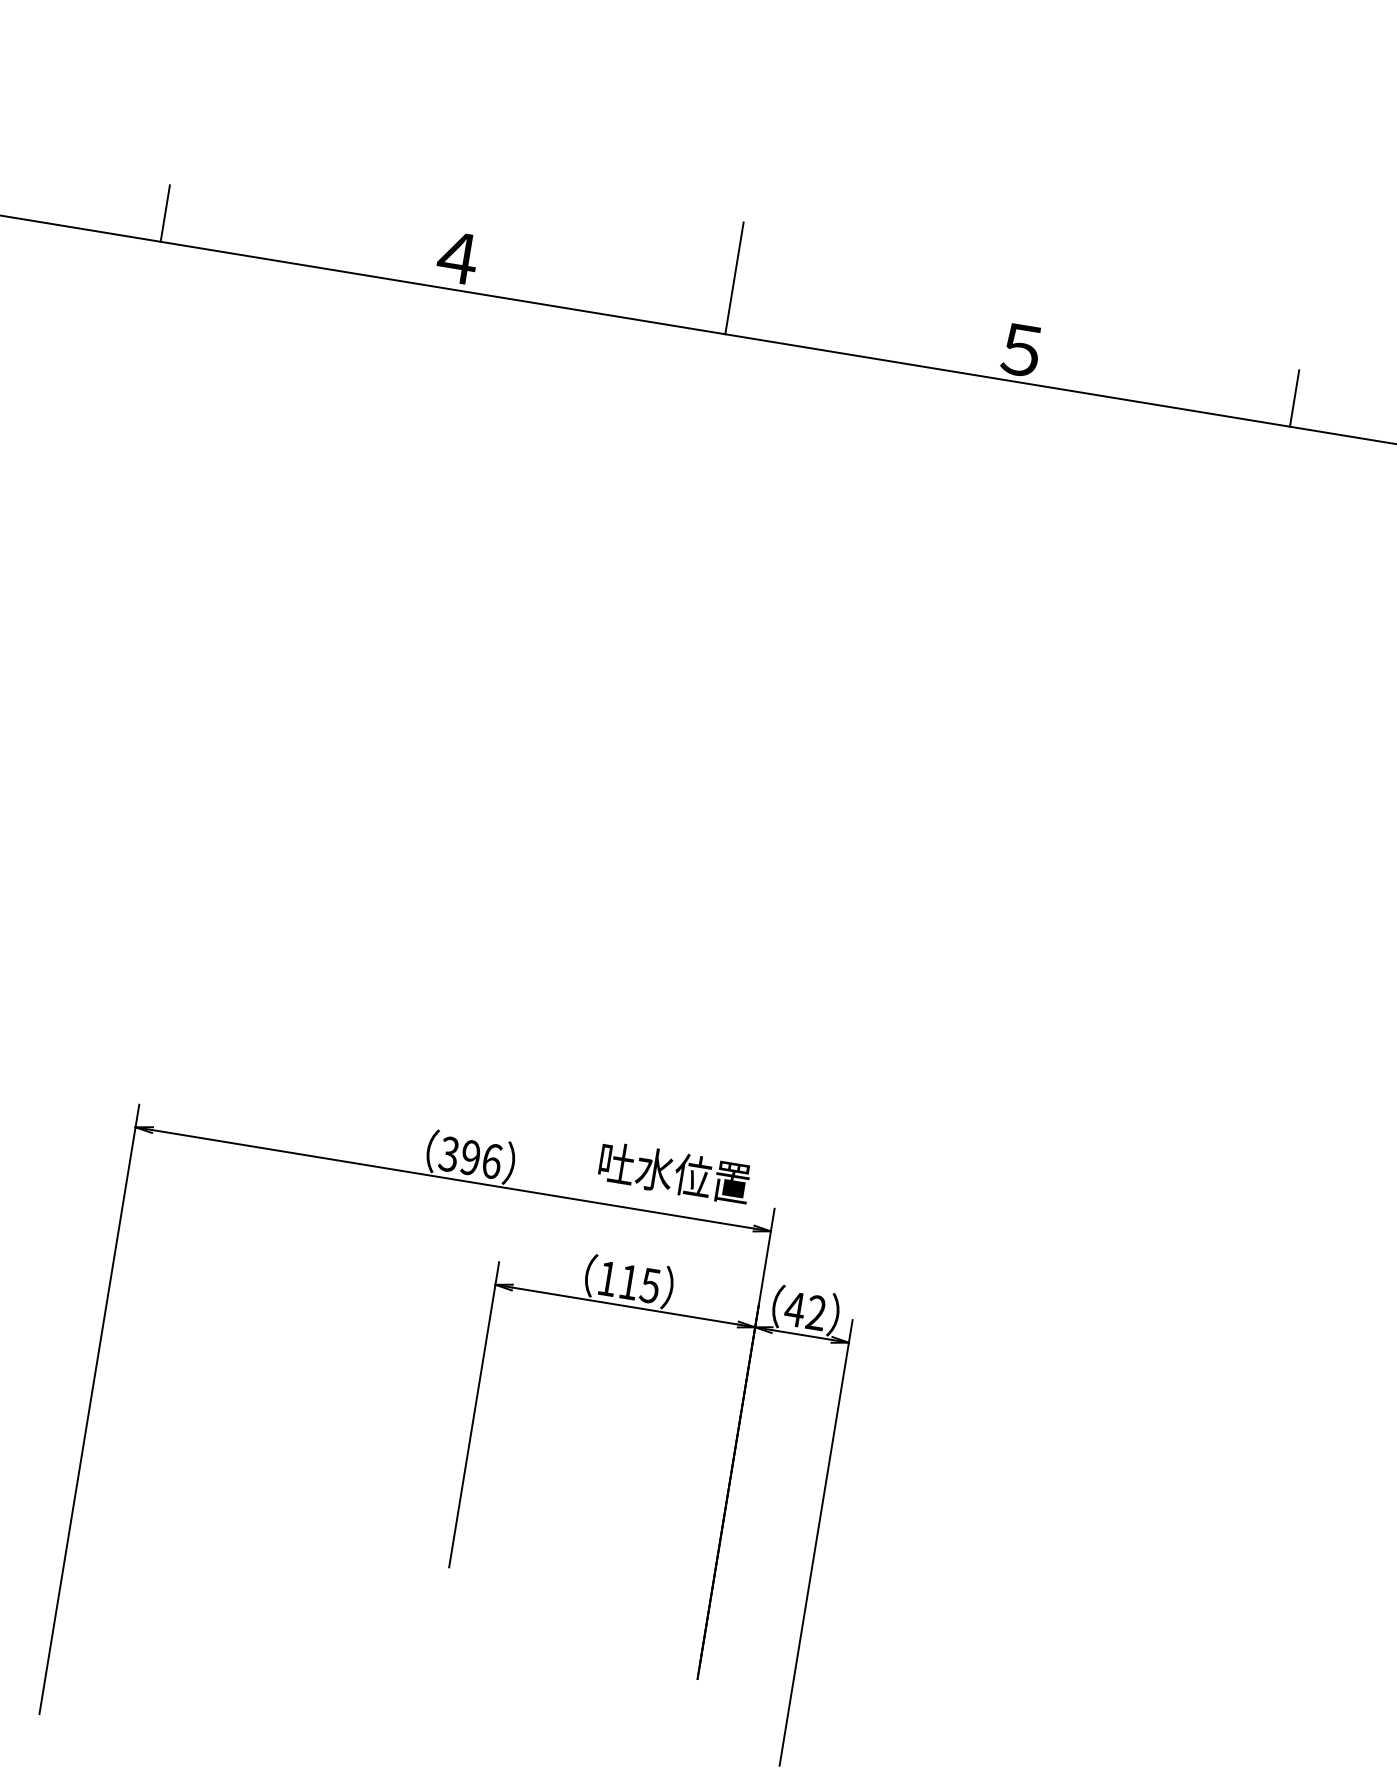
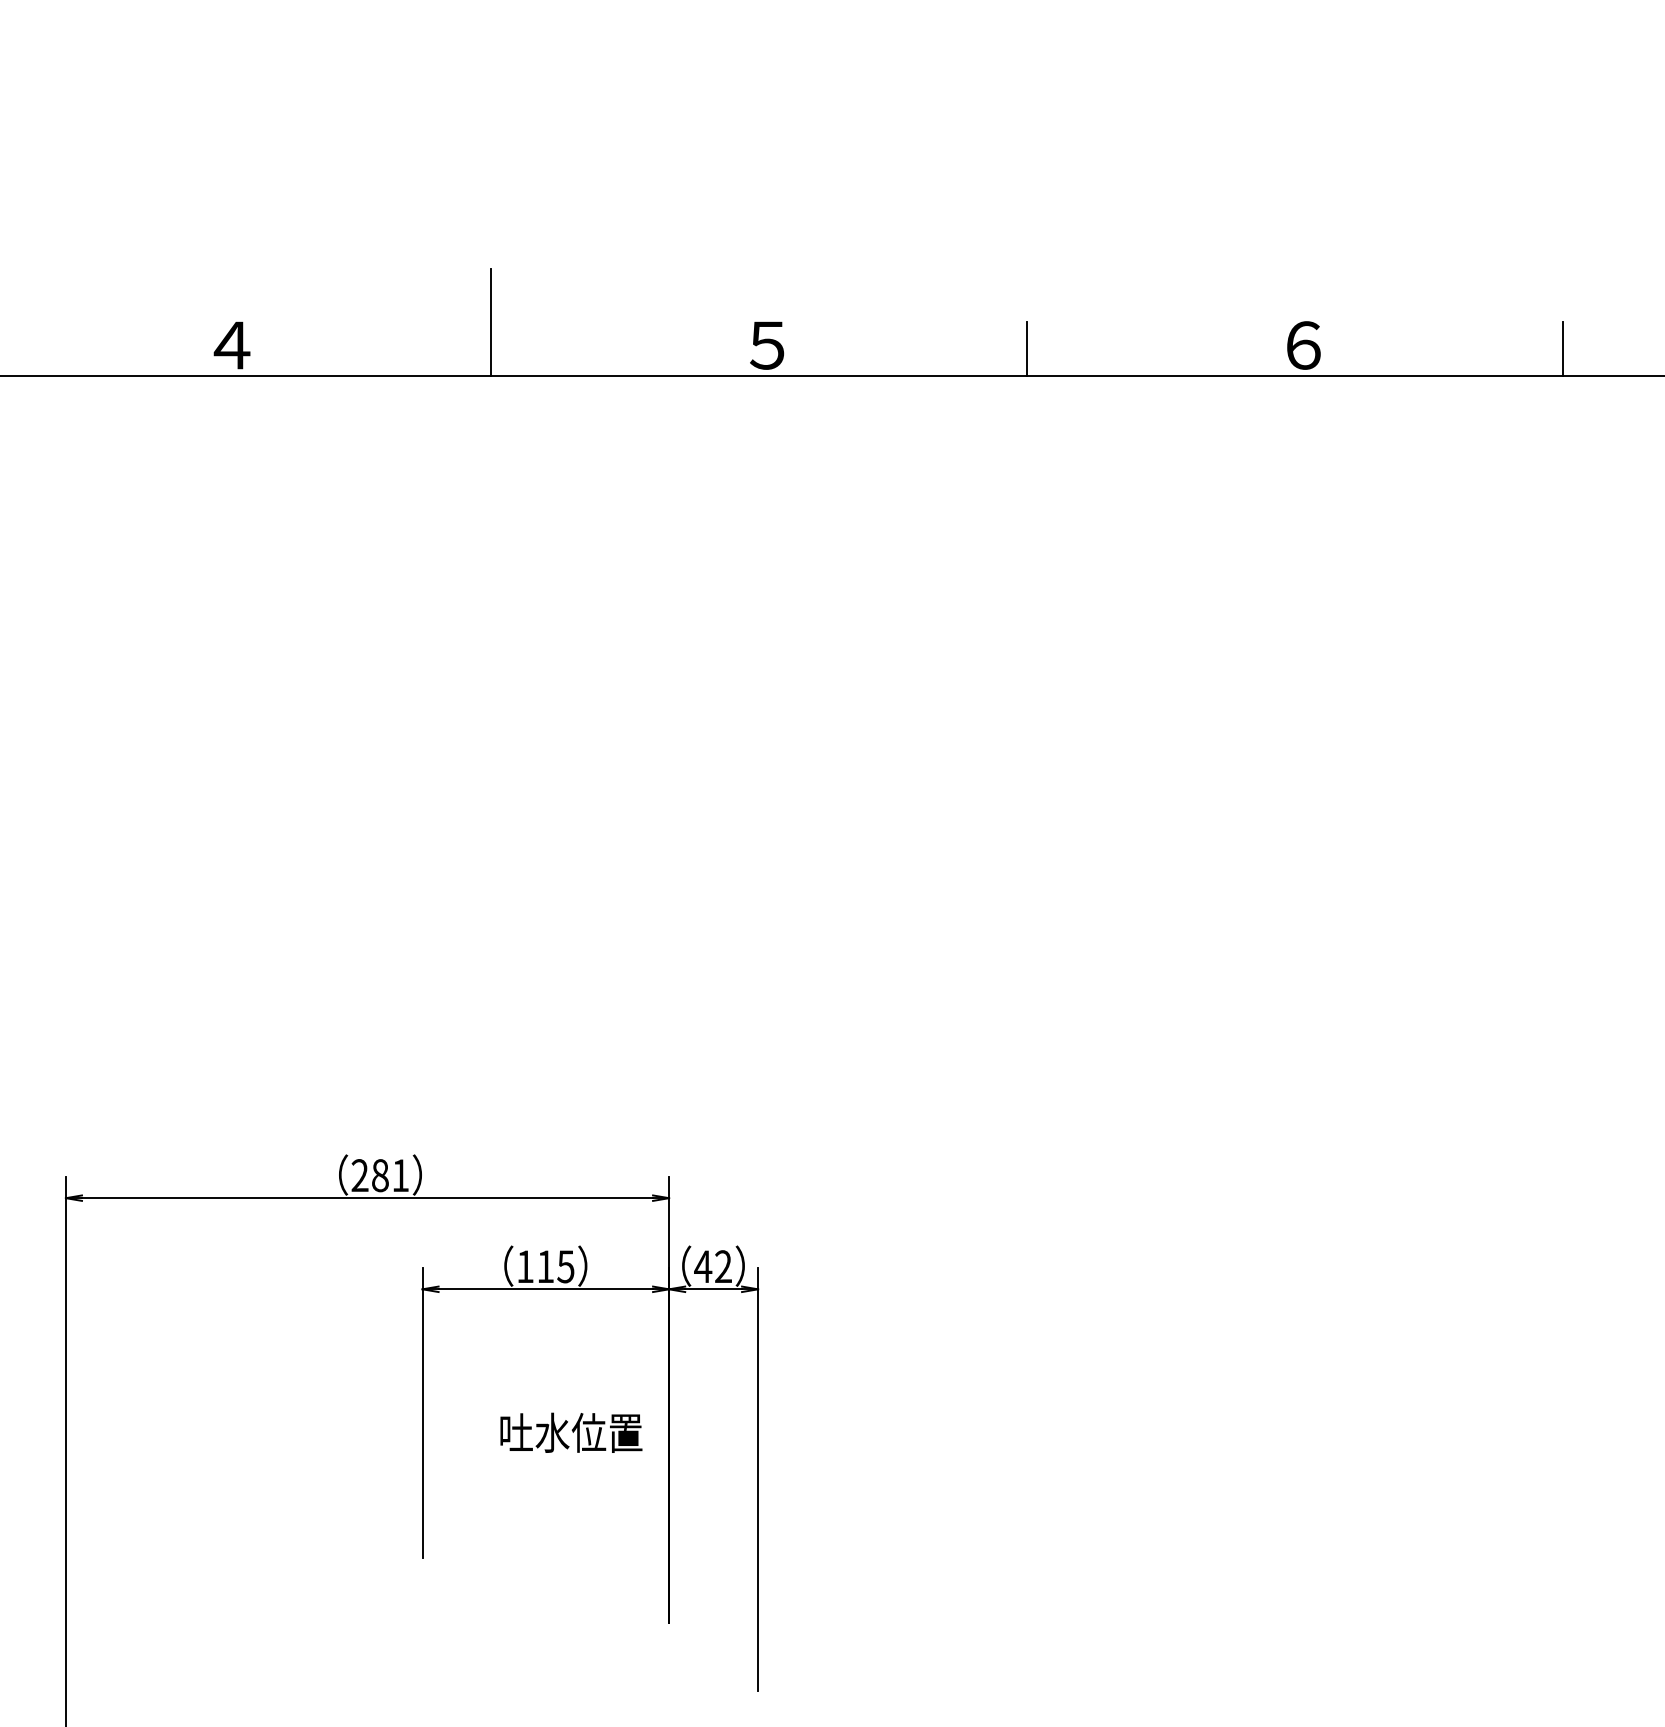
text: (470, 1157) -> (380, 1175), 396 -> 281
text: (674, 1172) -> (571, 1432), moved

